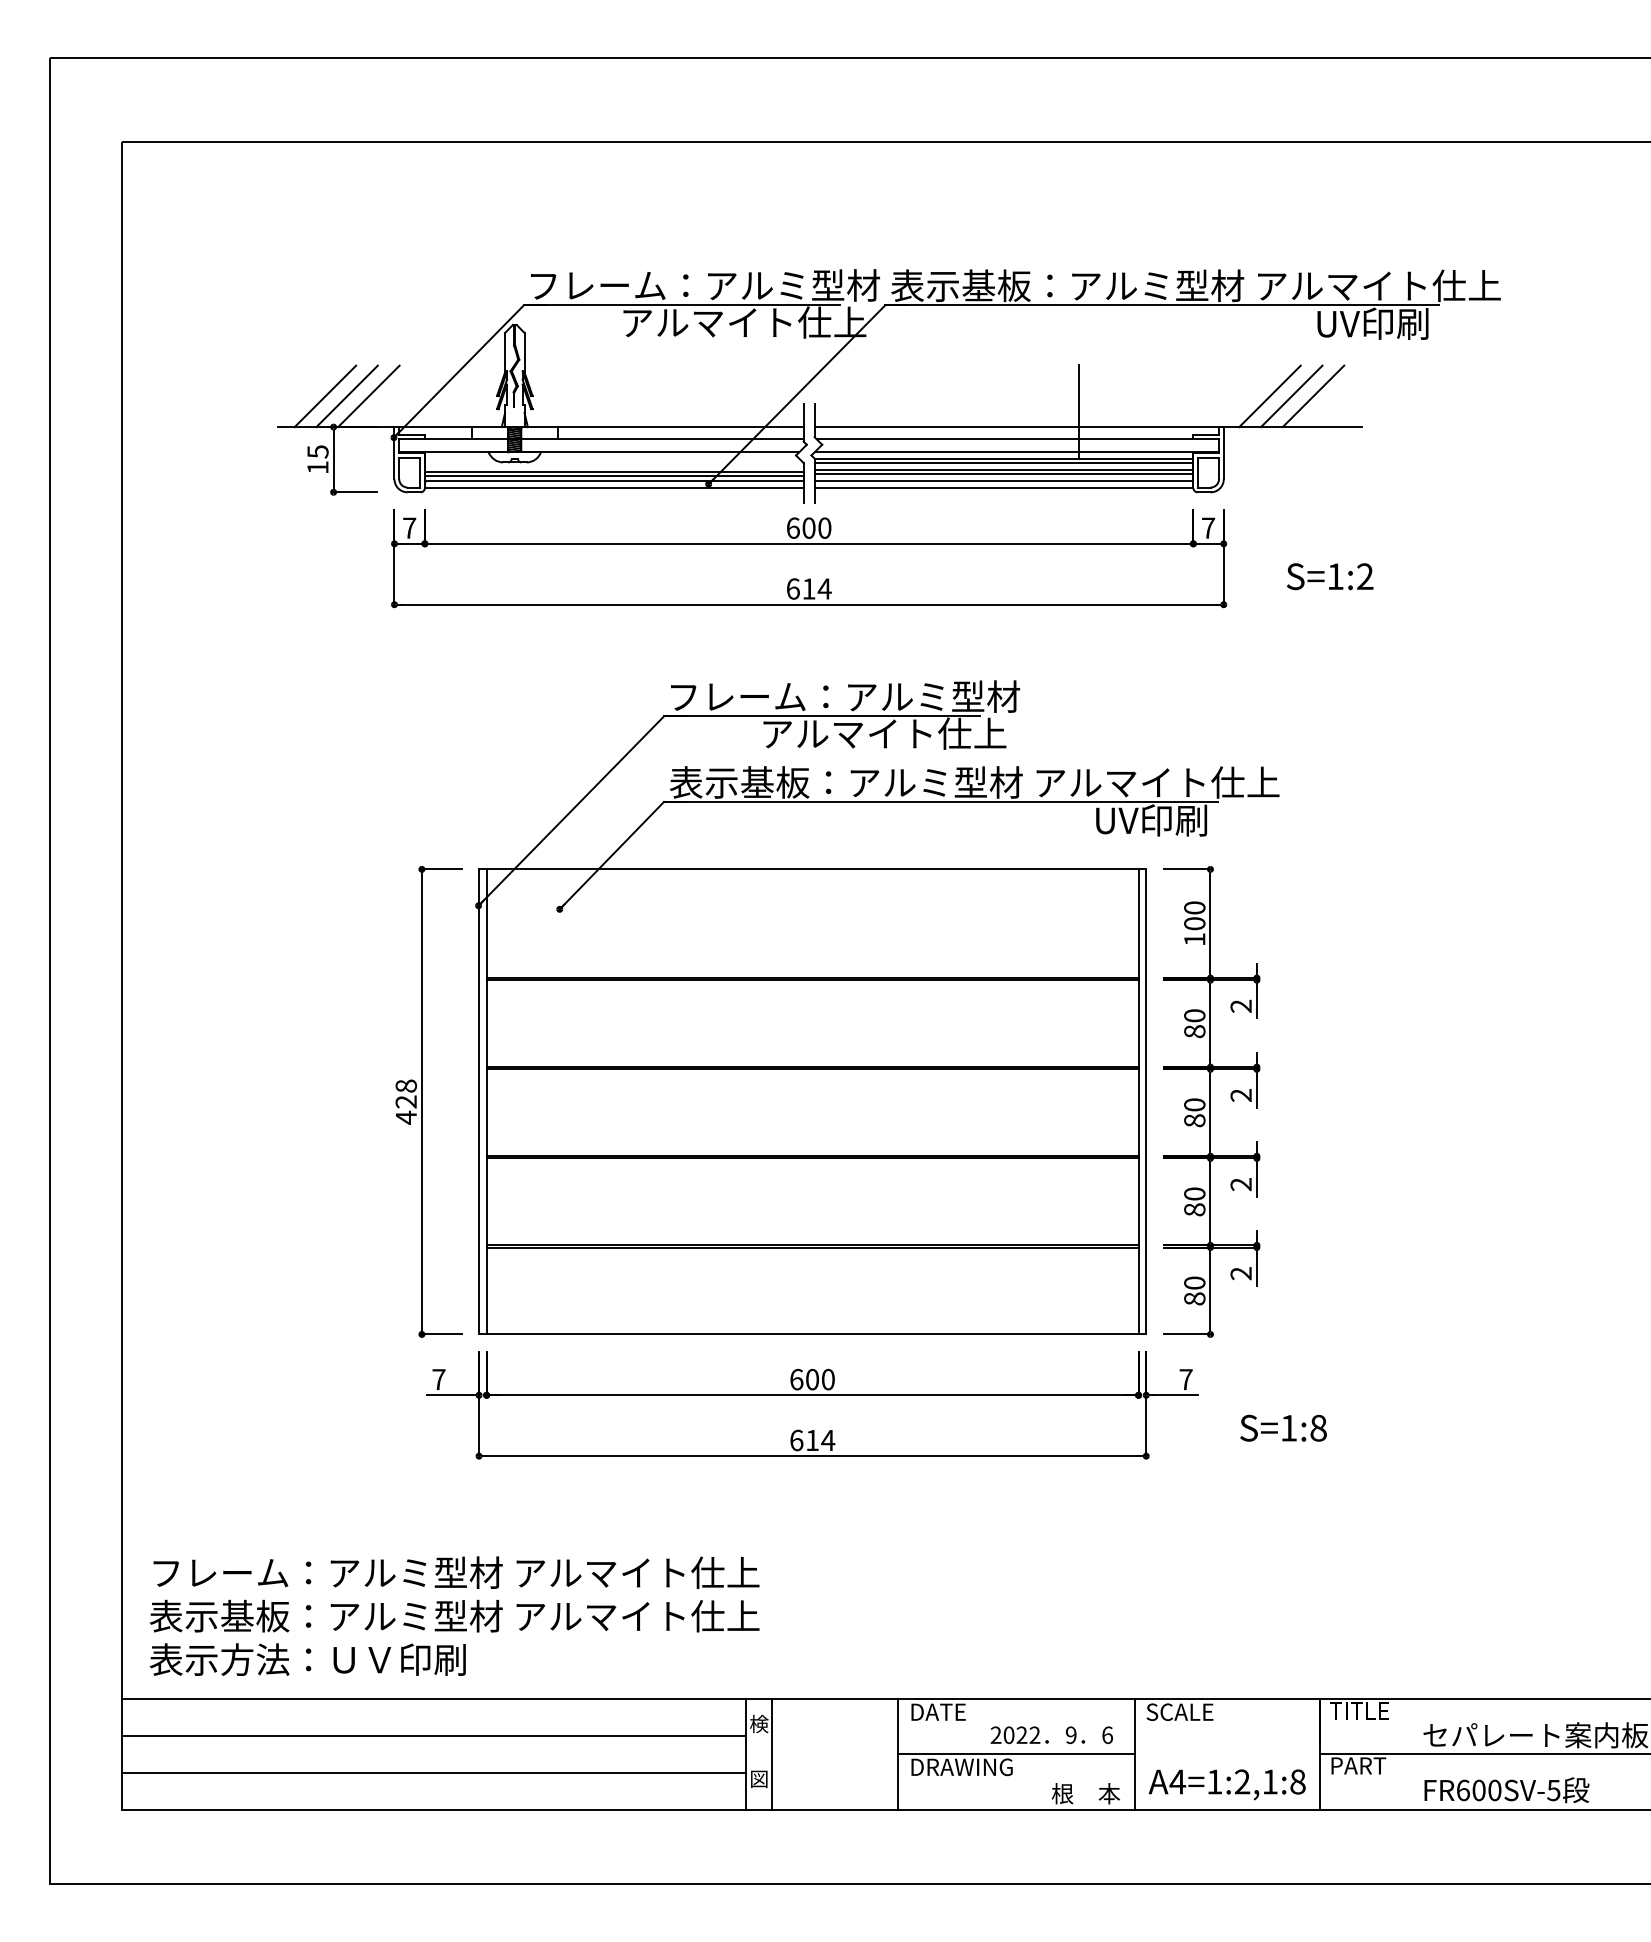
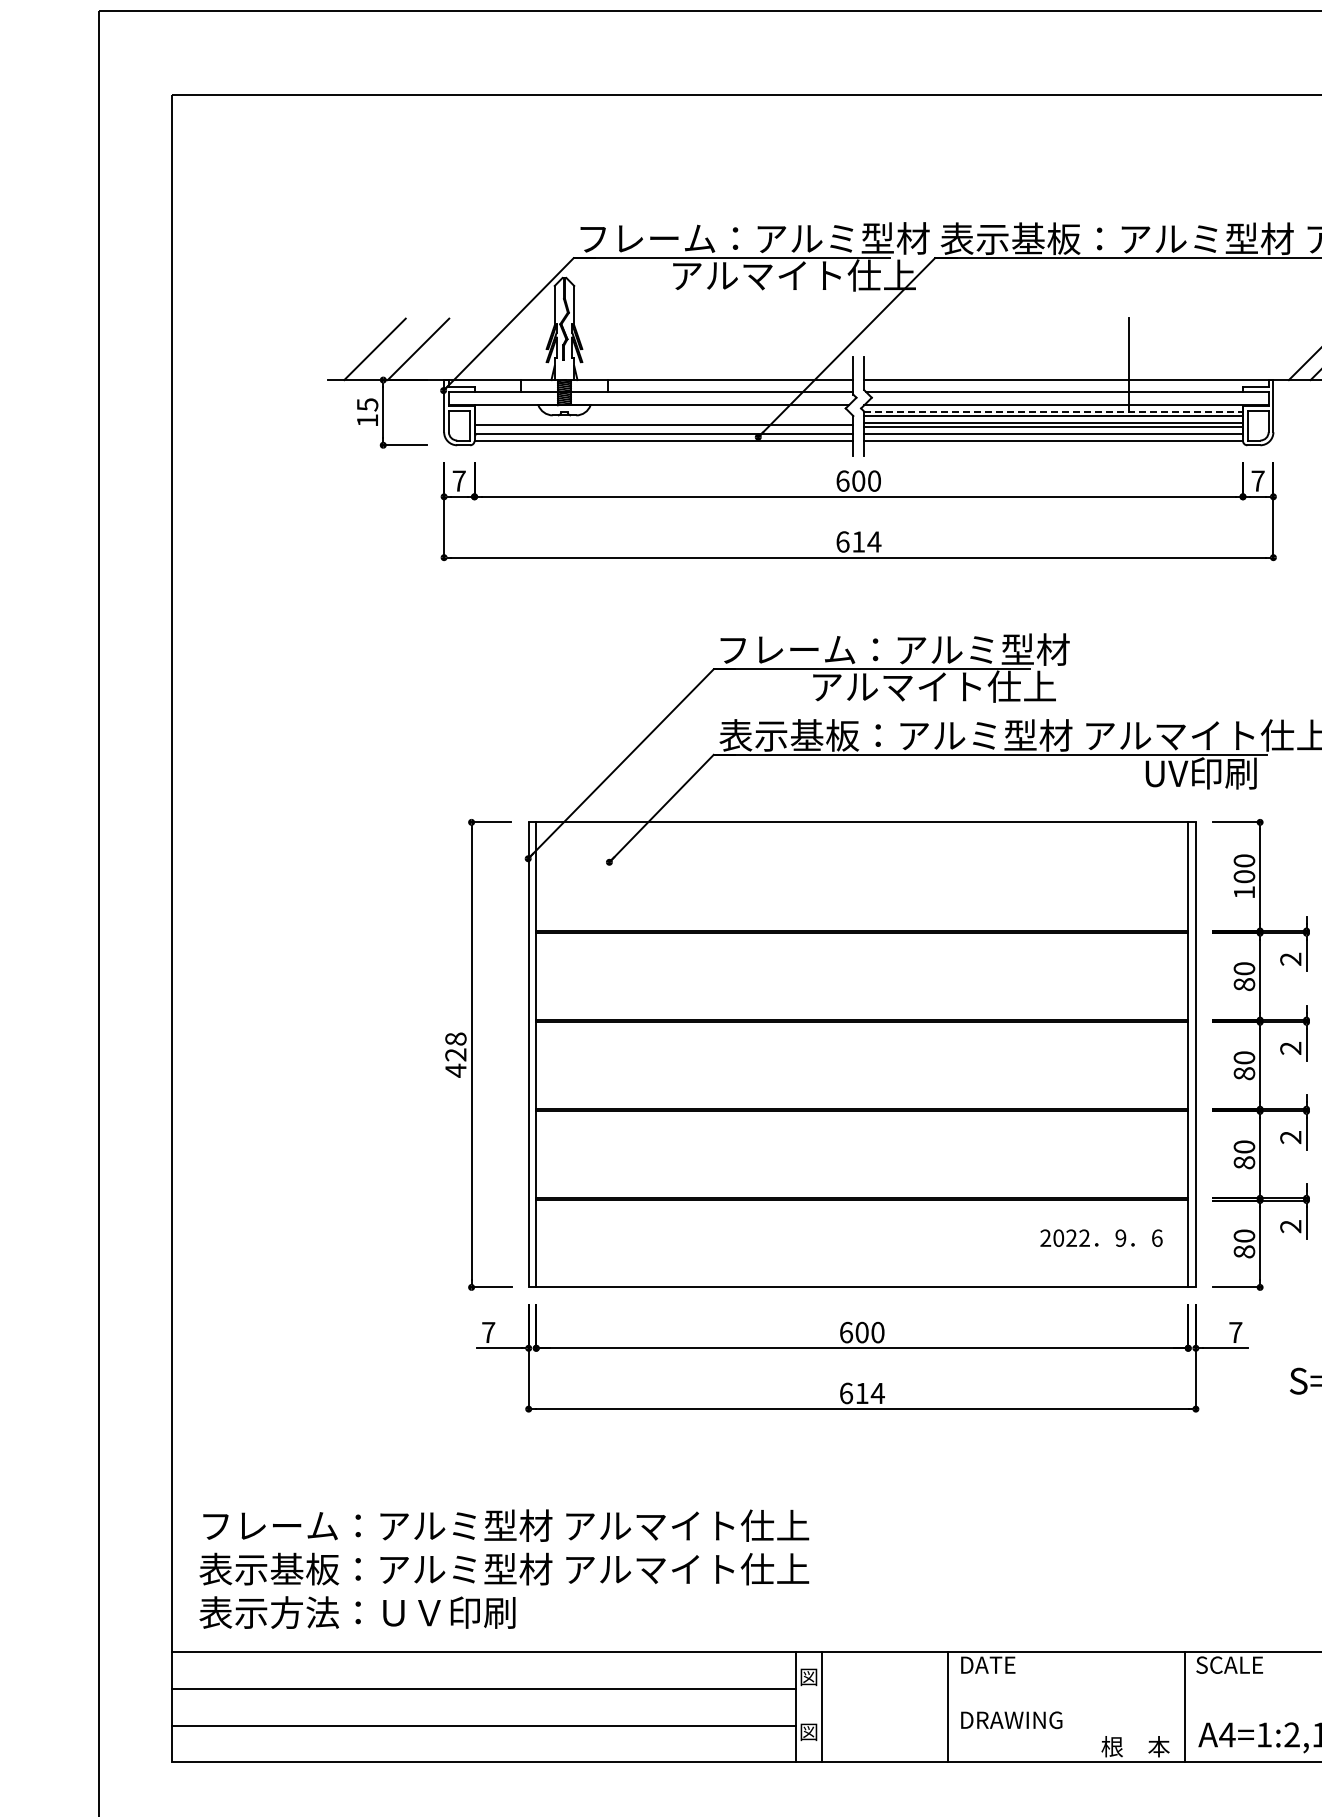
line: (346, 396) -> (396, 349), removed
line: (1004, 458) -> (1054, 411), solid -> dashed
line: (613, 476) -> (663, 429), removed
text: (759, 1723) -> (809, 1676), 検 -> 図
text: (1051, 1734) -> (1101, 1237), moved
line: (1016, 1754) -> (1066, 1707), removed

